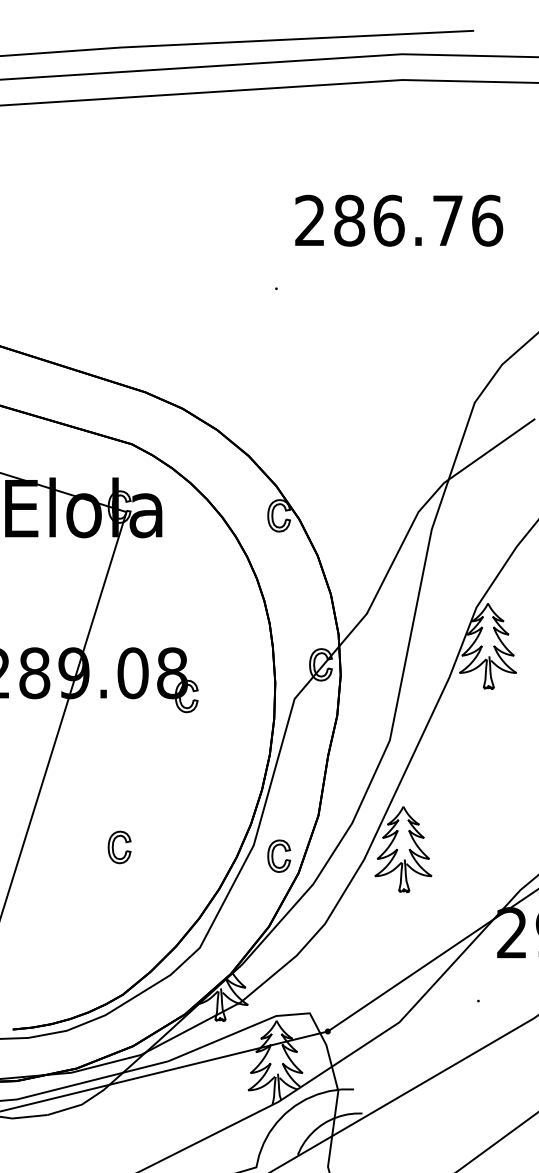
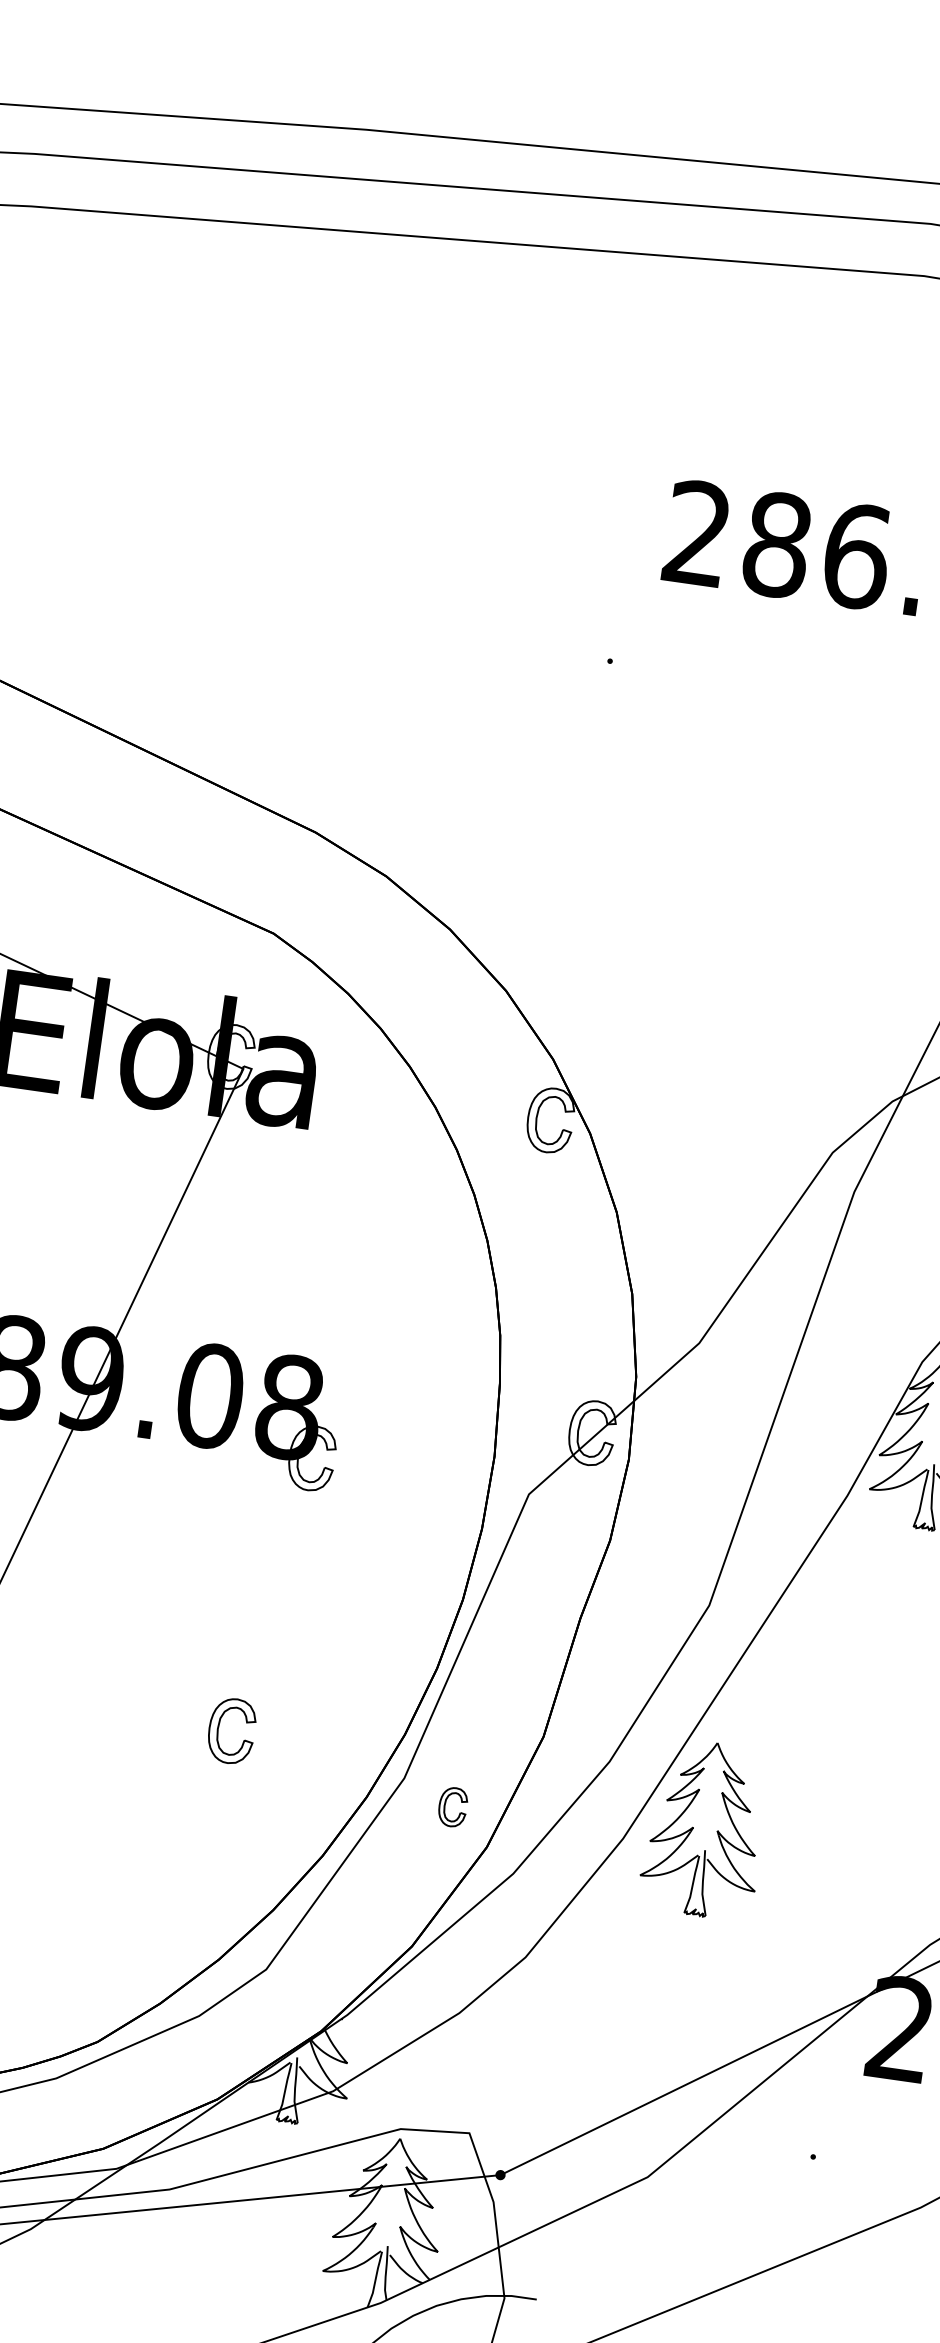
part: (119, 847) -> (231, 1731), moved
part: (279, 855) -> (453, 1805), size x0.6

